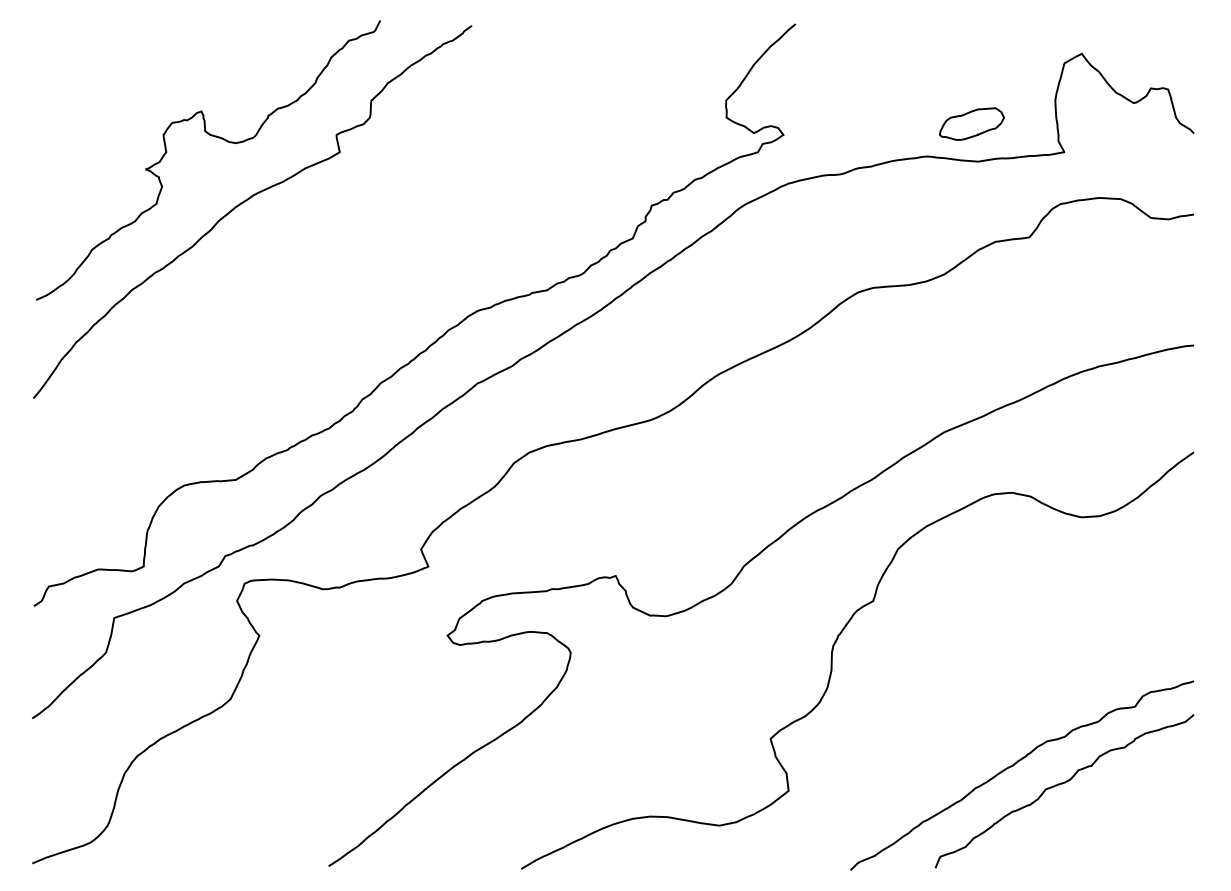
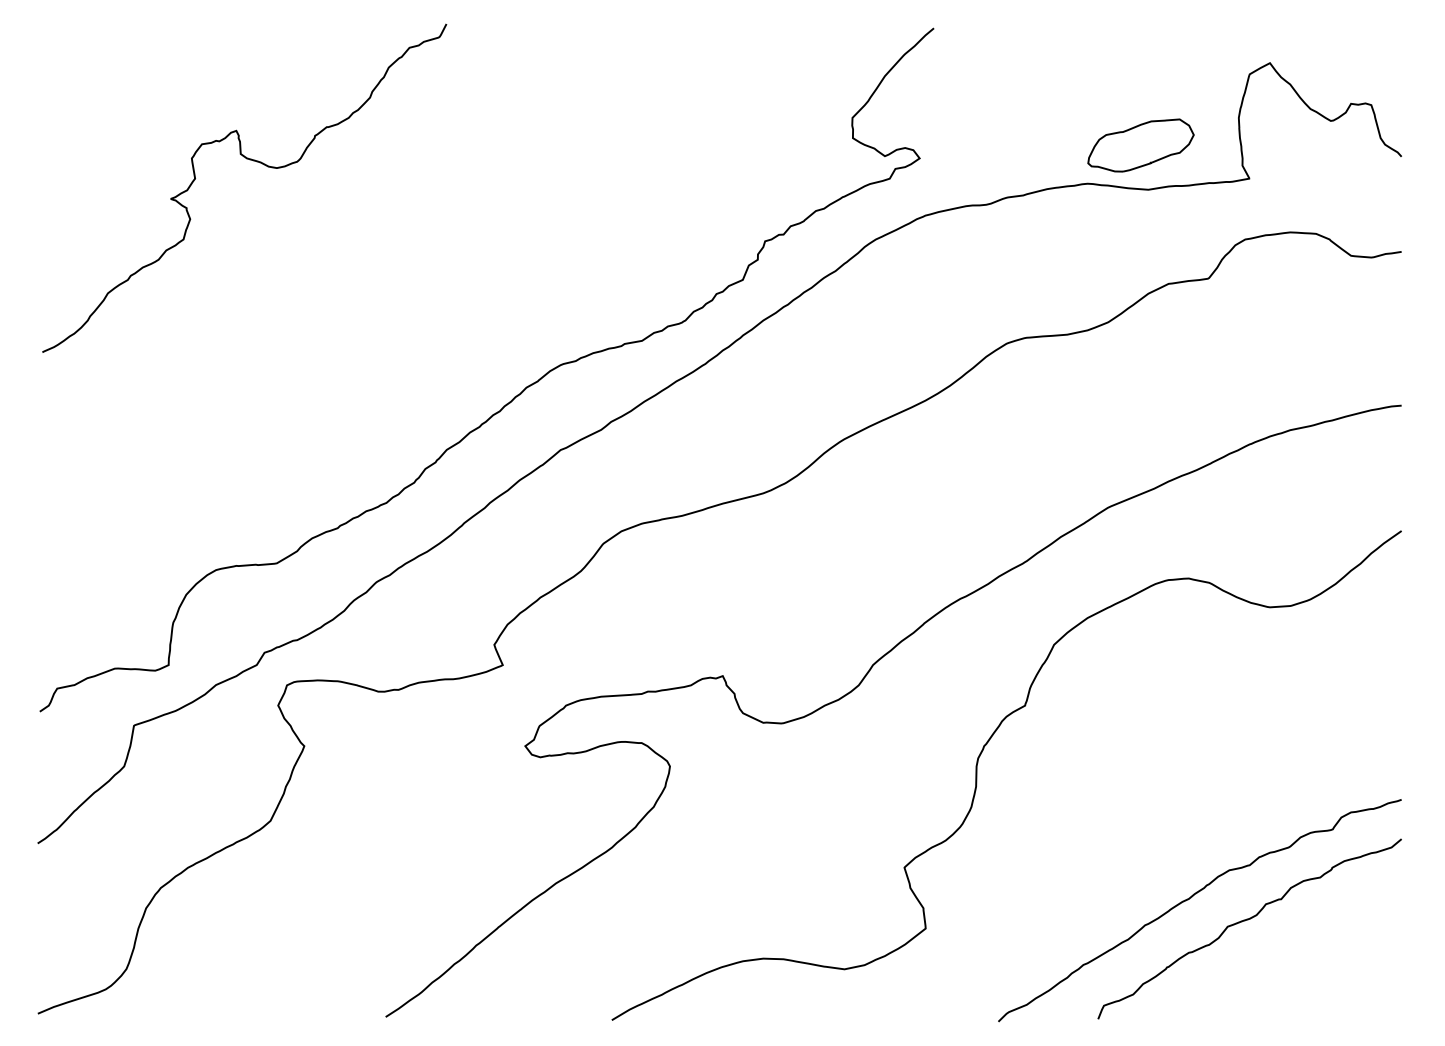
part: (971, 123) -> (1140, 145), size x1.4
curve: (244, 202) -> (287, 237), removed

